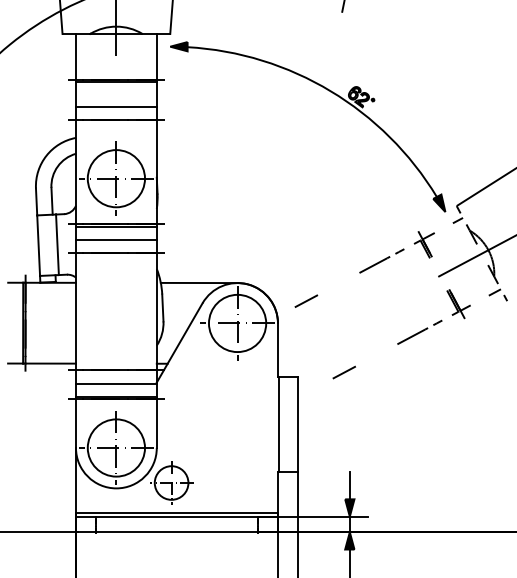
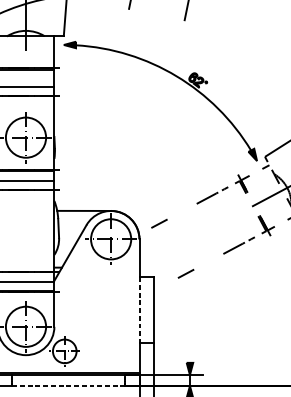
line: (279, 424) -> (140, 310), solid -> dashed
line: (349, 485) -> (189, 353), removed
line: (177, 532) -> (68, 386), solid -> dashed

